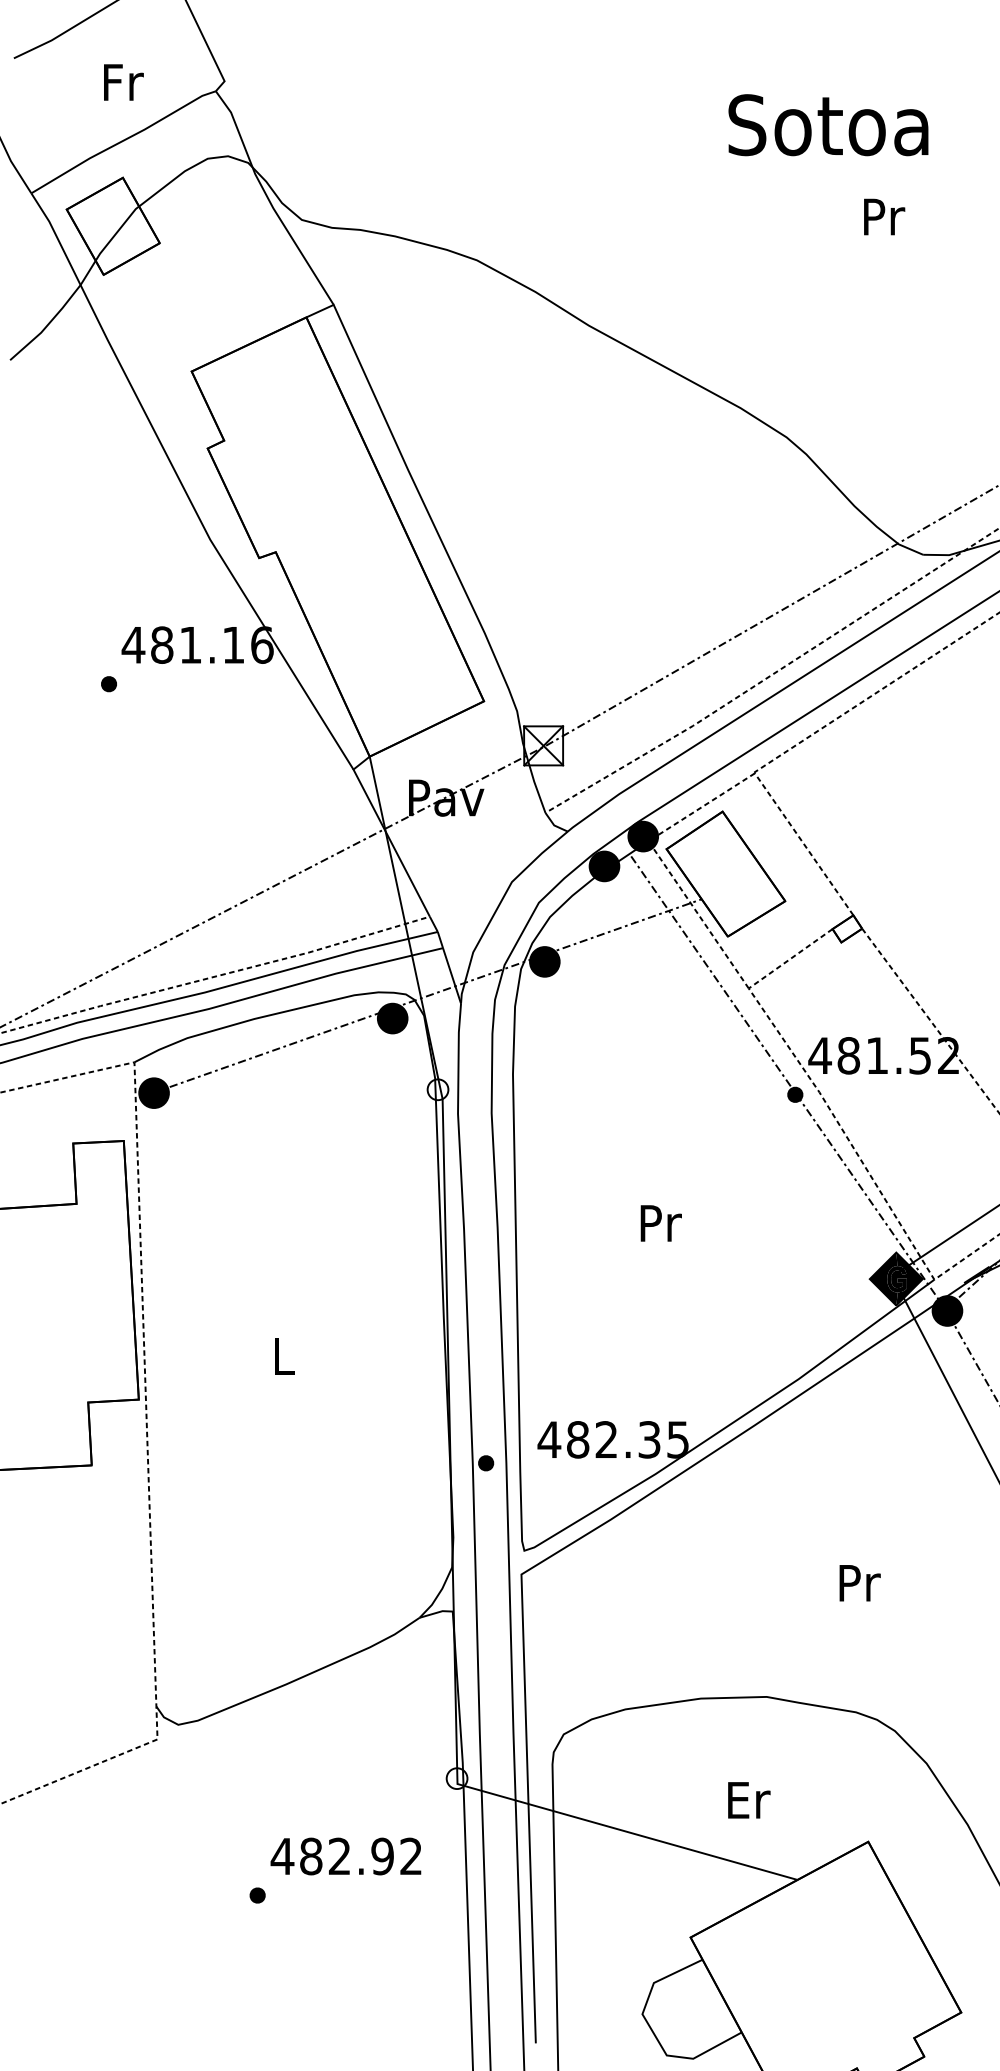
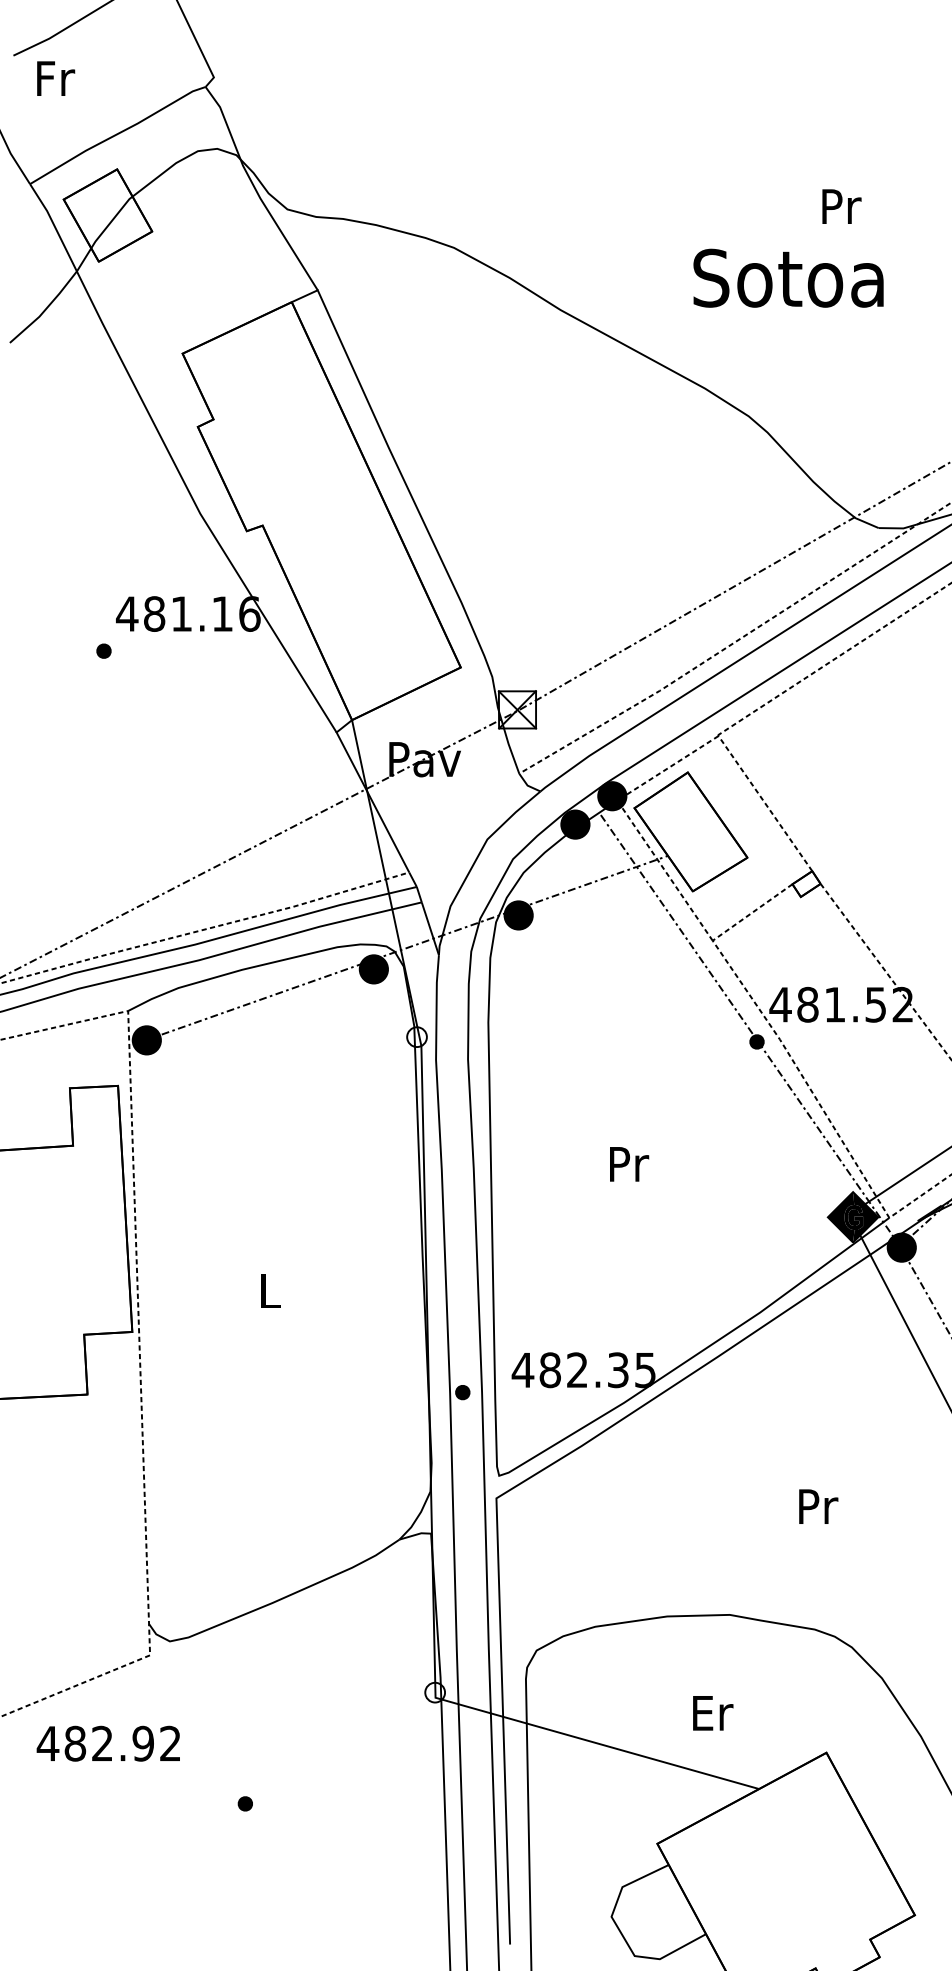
text: (124, 82) -> (56, 78), moved
text: (828, 124) -> (788, 277), moved
text: (344, 1856) -> (107, 1743), moved

